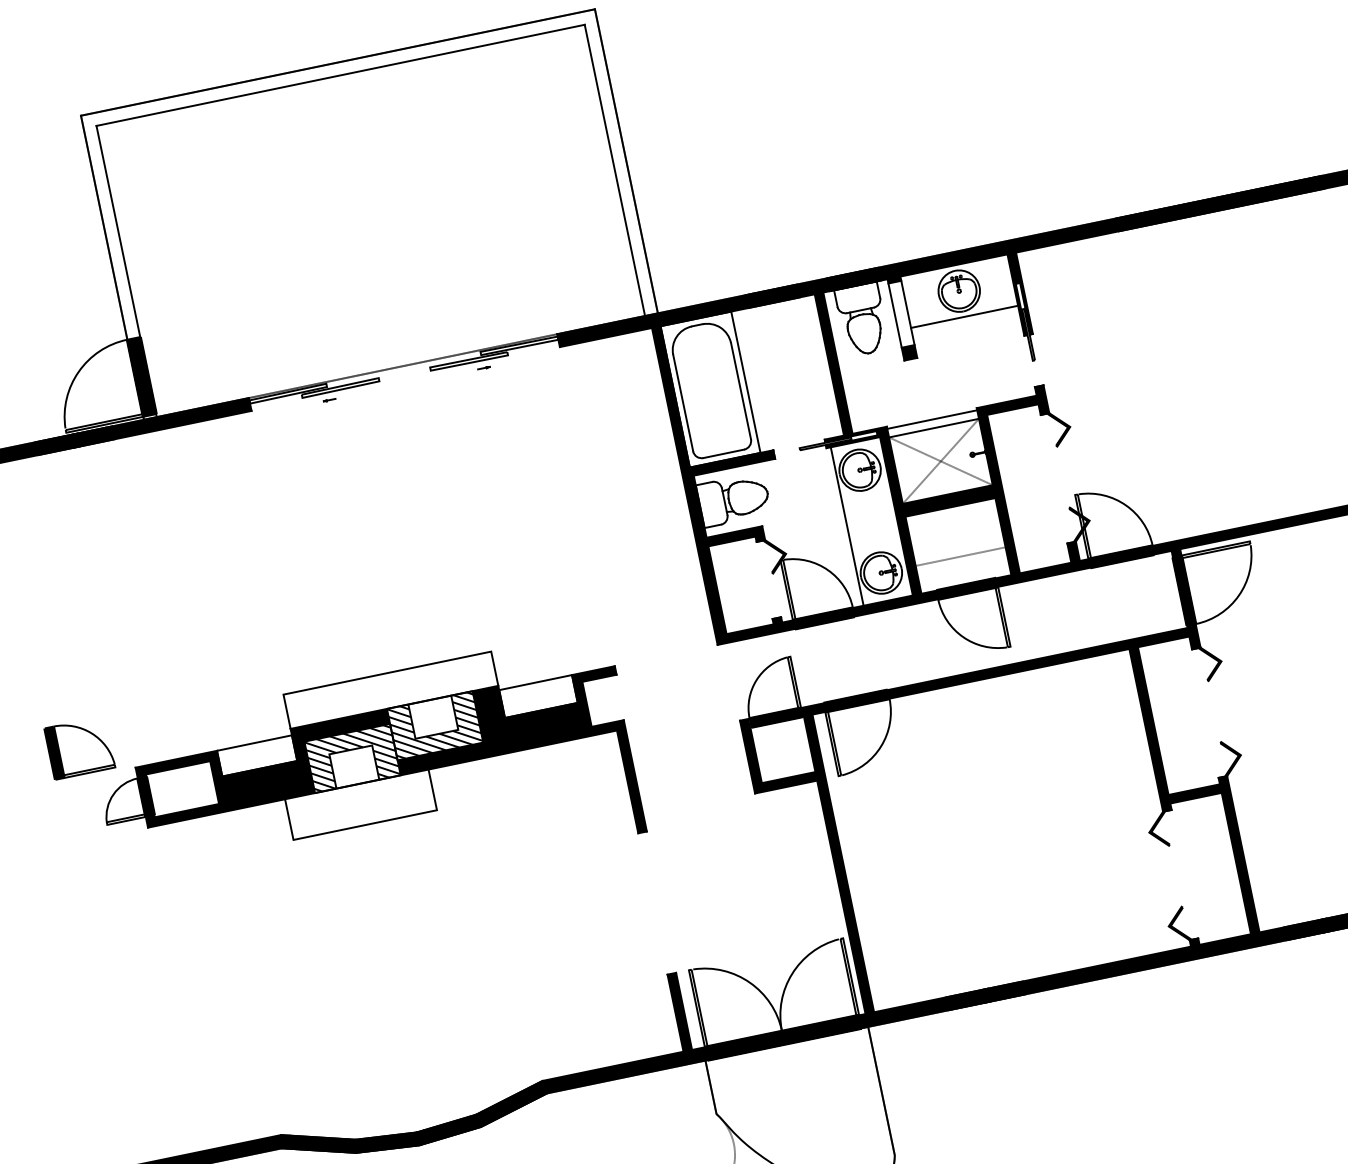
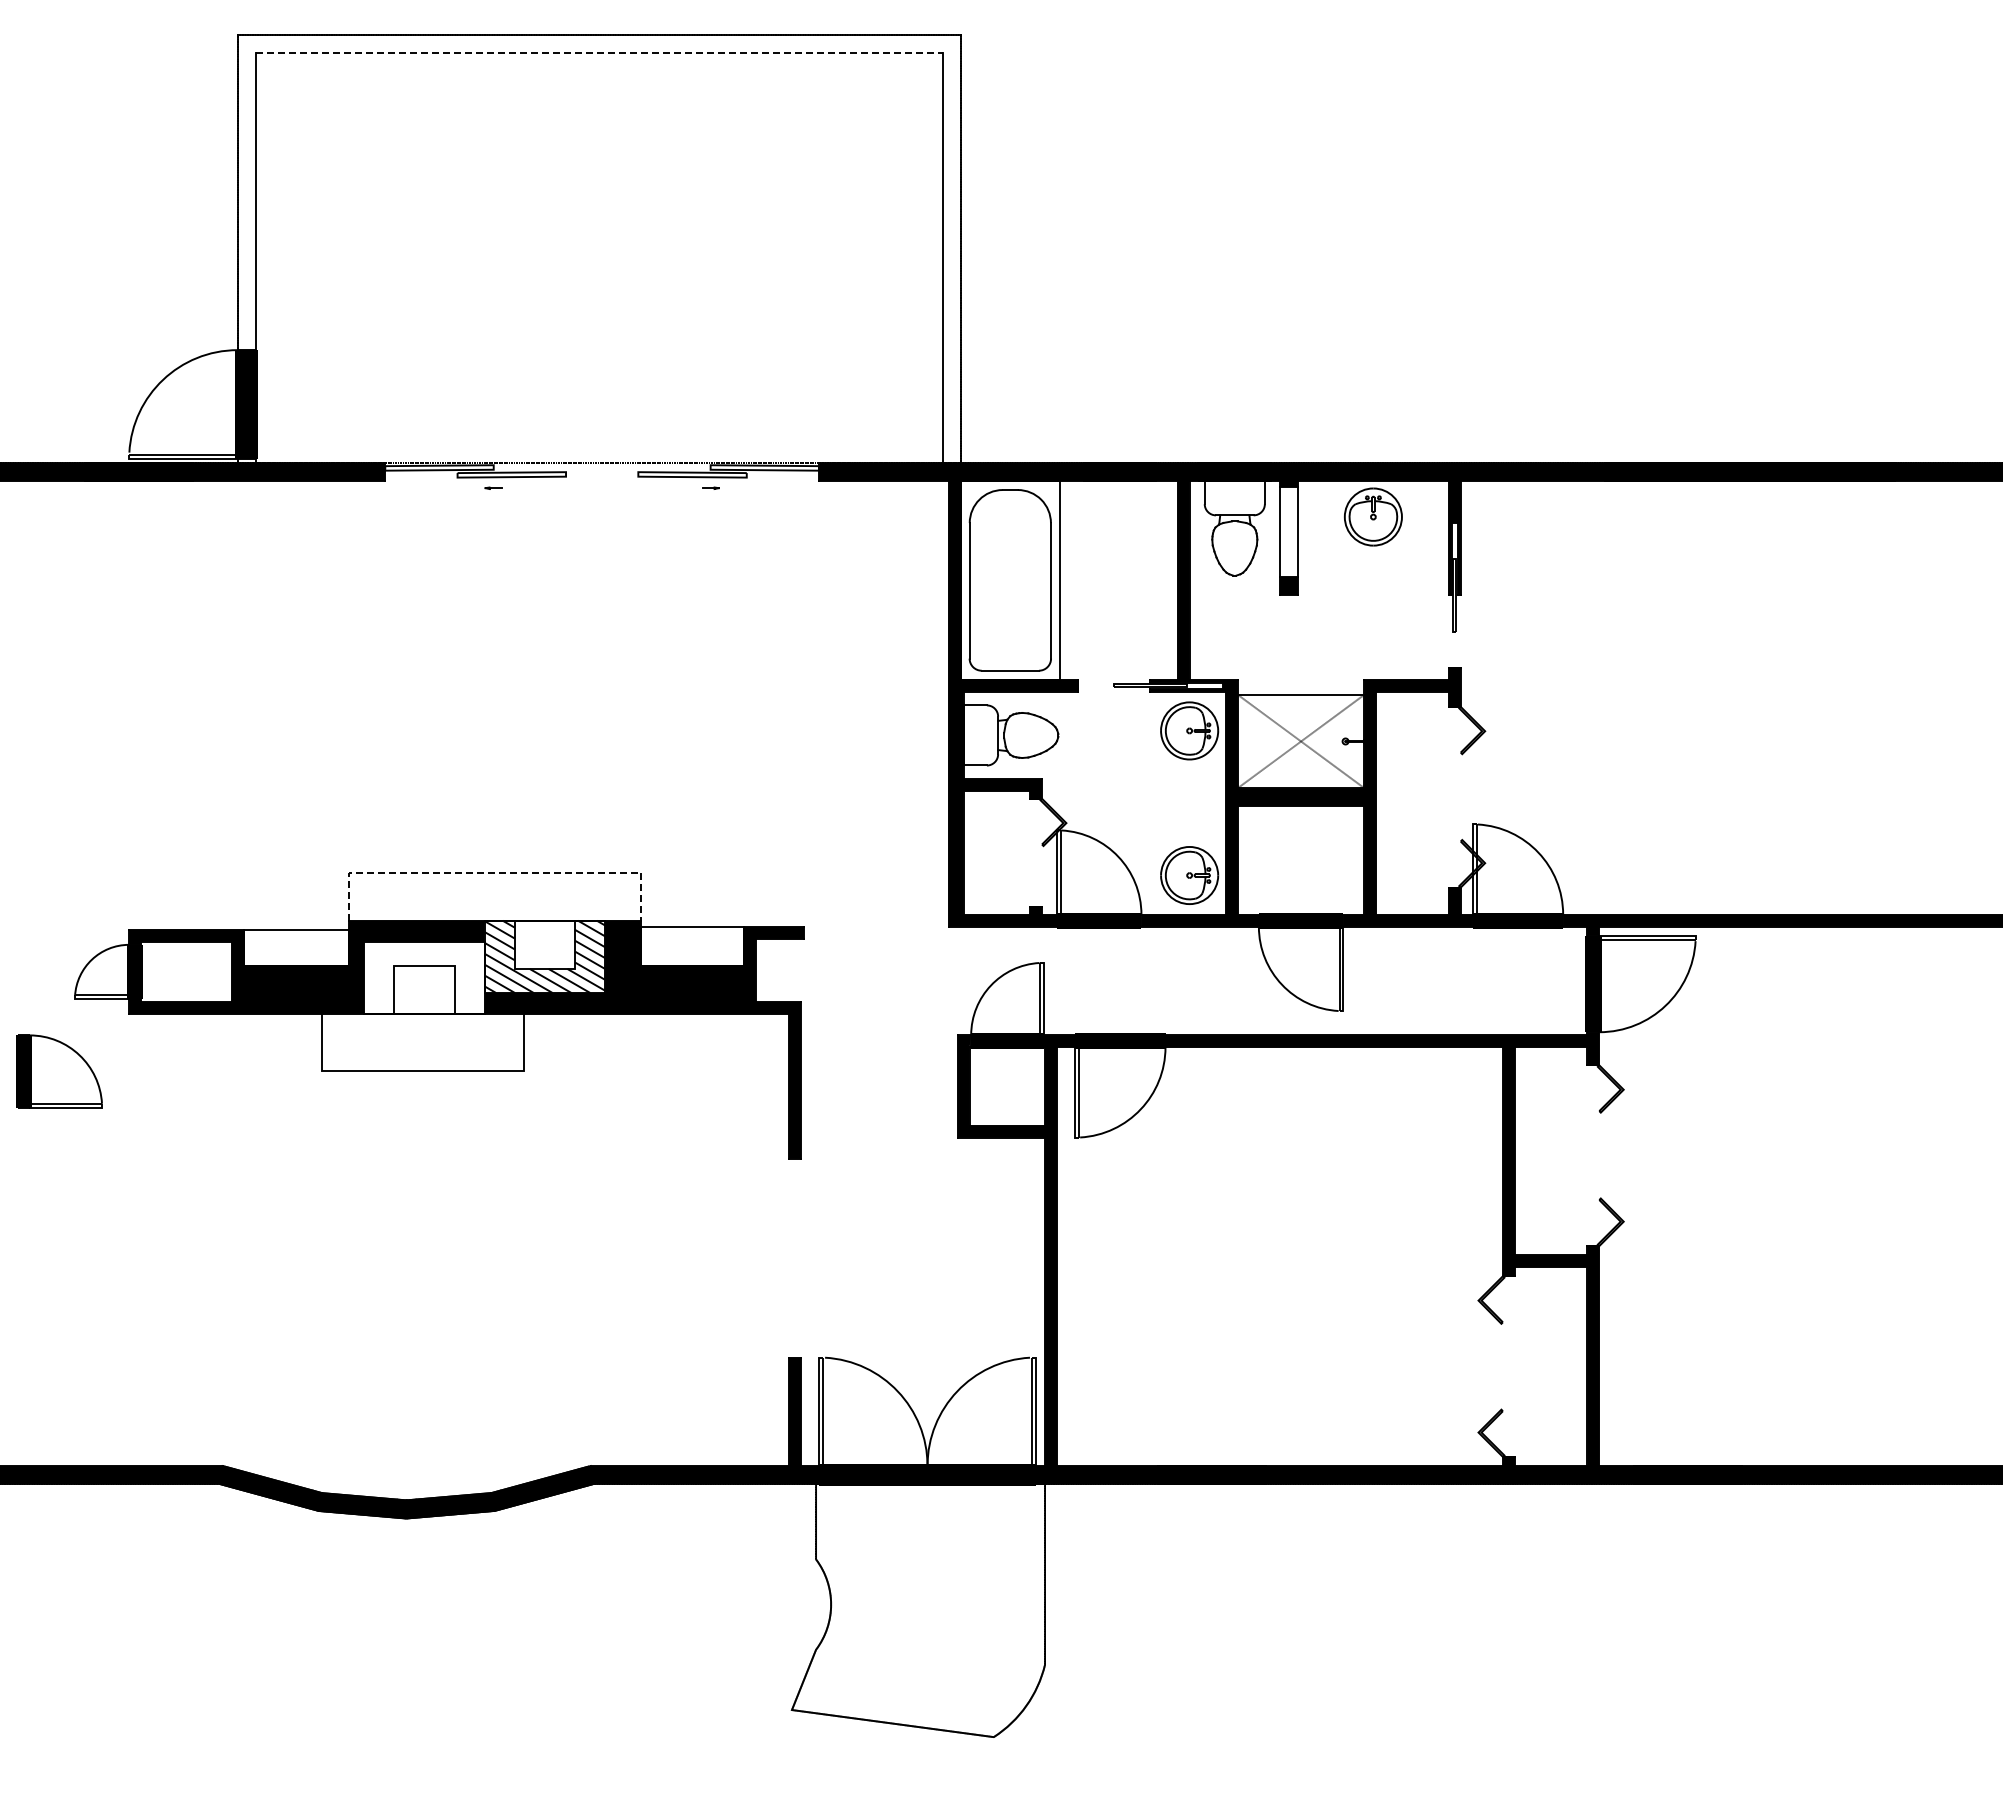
line: (340, 75) -> (599, 53), solid -> dashed
line: (964, 317) -> (1373, 553), removed
line: (931, 419) -> (1300, 682), removed
line: (847, 525) -> (1156, 802), removed
line: (960, 556) -> (1300, 875), removed
line: (387, 673) -> (495, 872), solid -> dashed
part: (79, 747) -> (59, 1071), moved
hatch: (352, 758) -> (424, 977), removed

